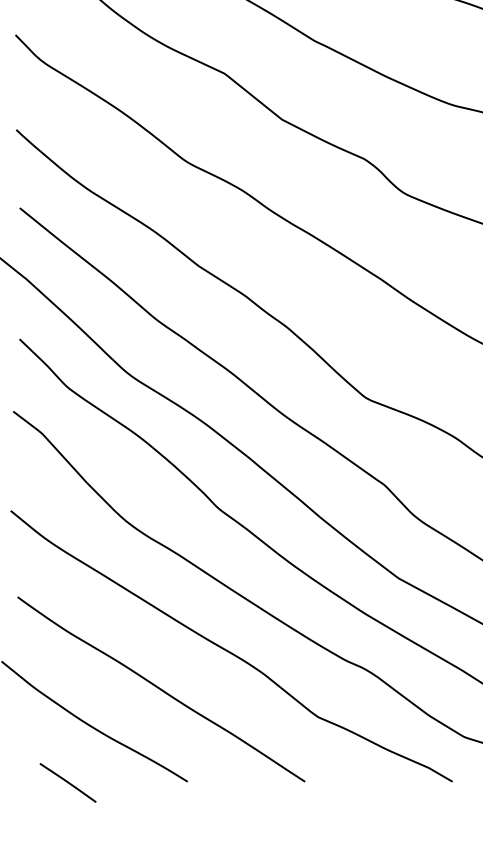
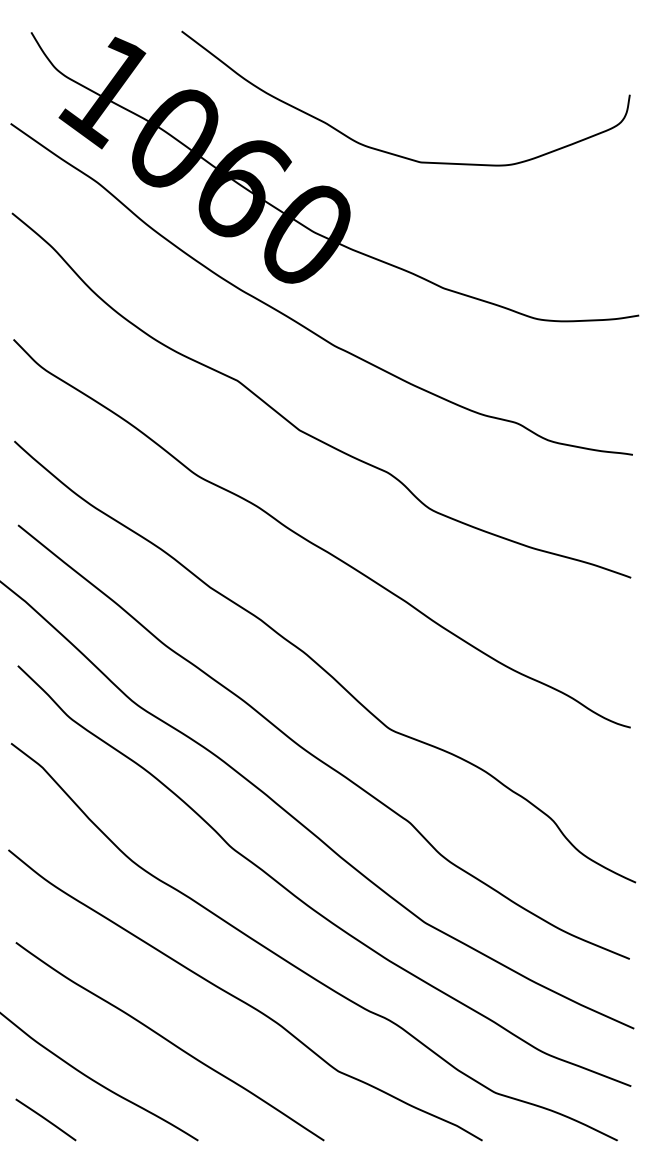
line: (67, 782) -> (45, 1119), moved

